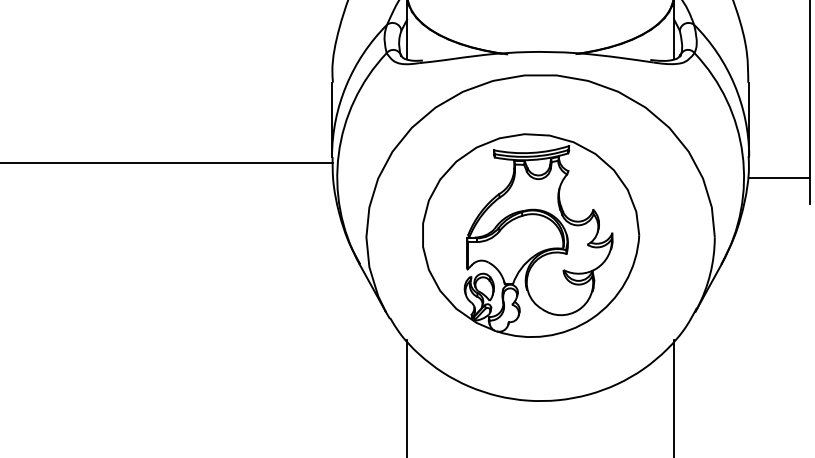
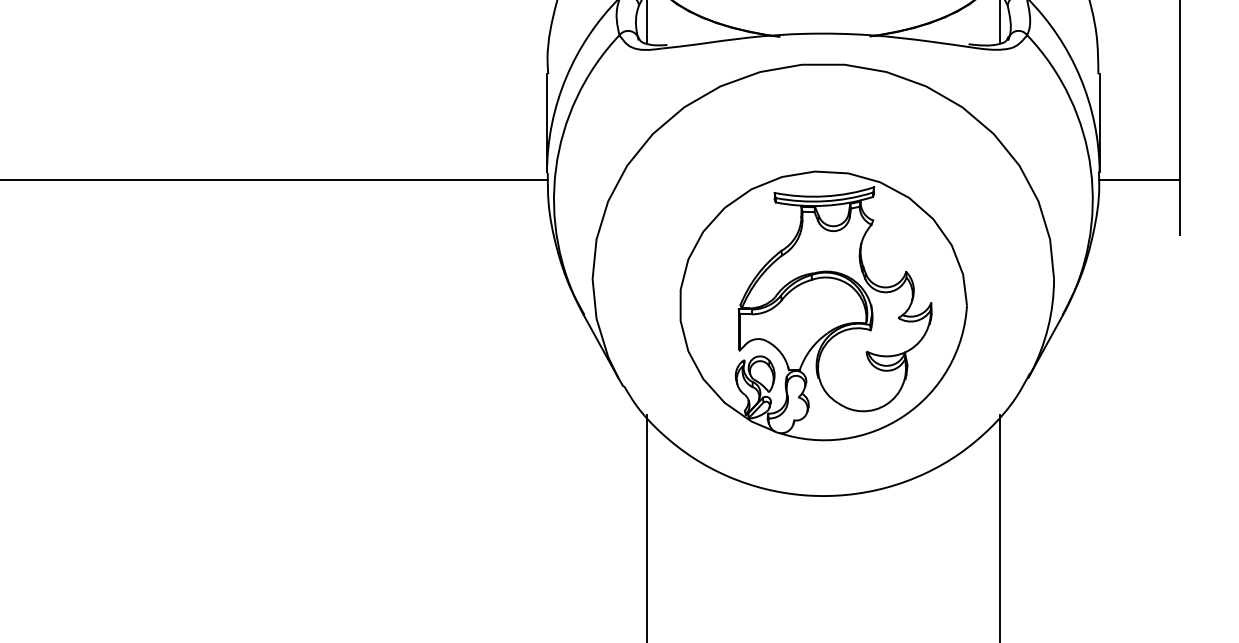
line: (779, 178) -> (1139, 180), moved
part: (530, 235) -> (823, 305), moved

